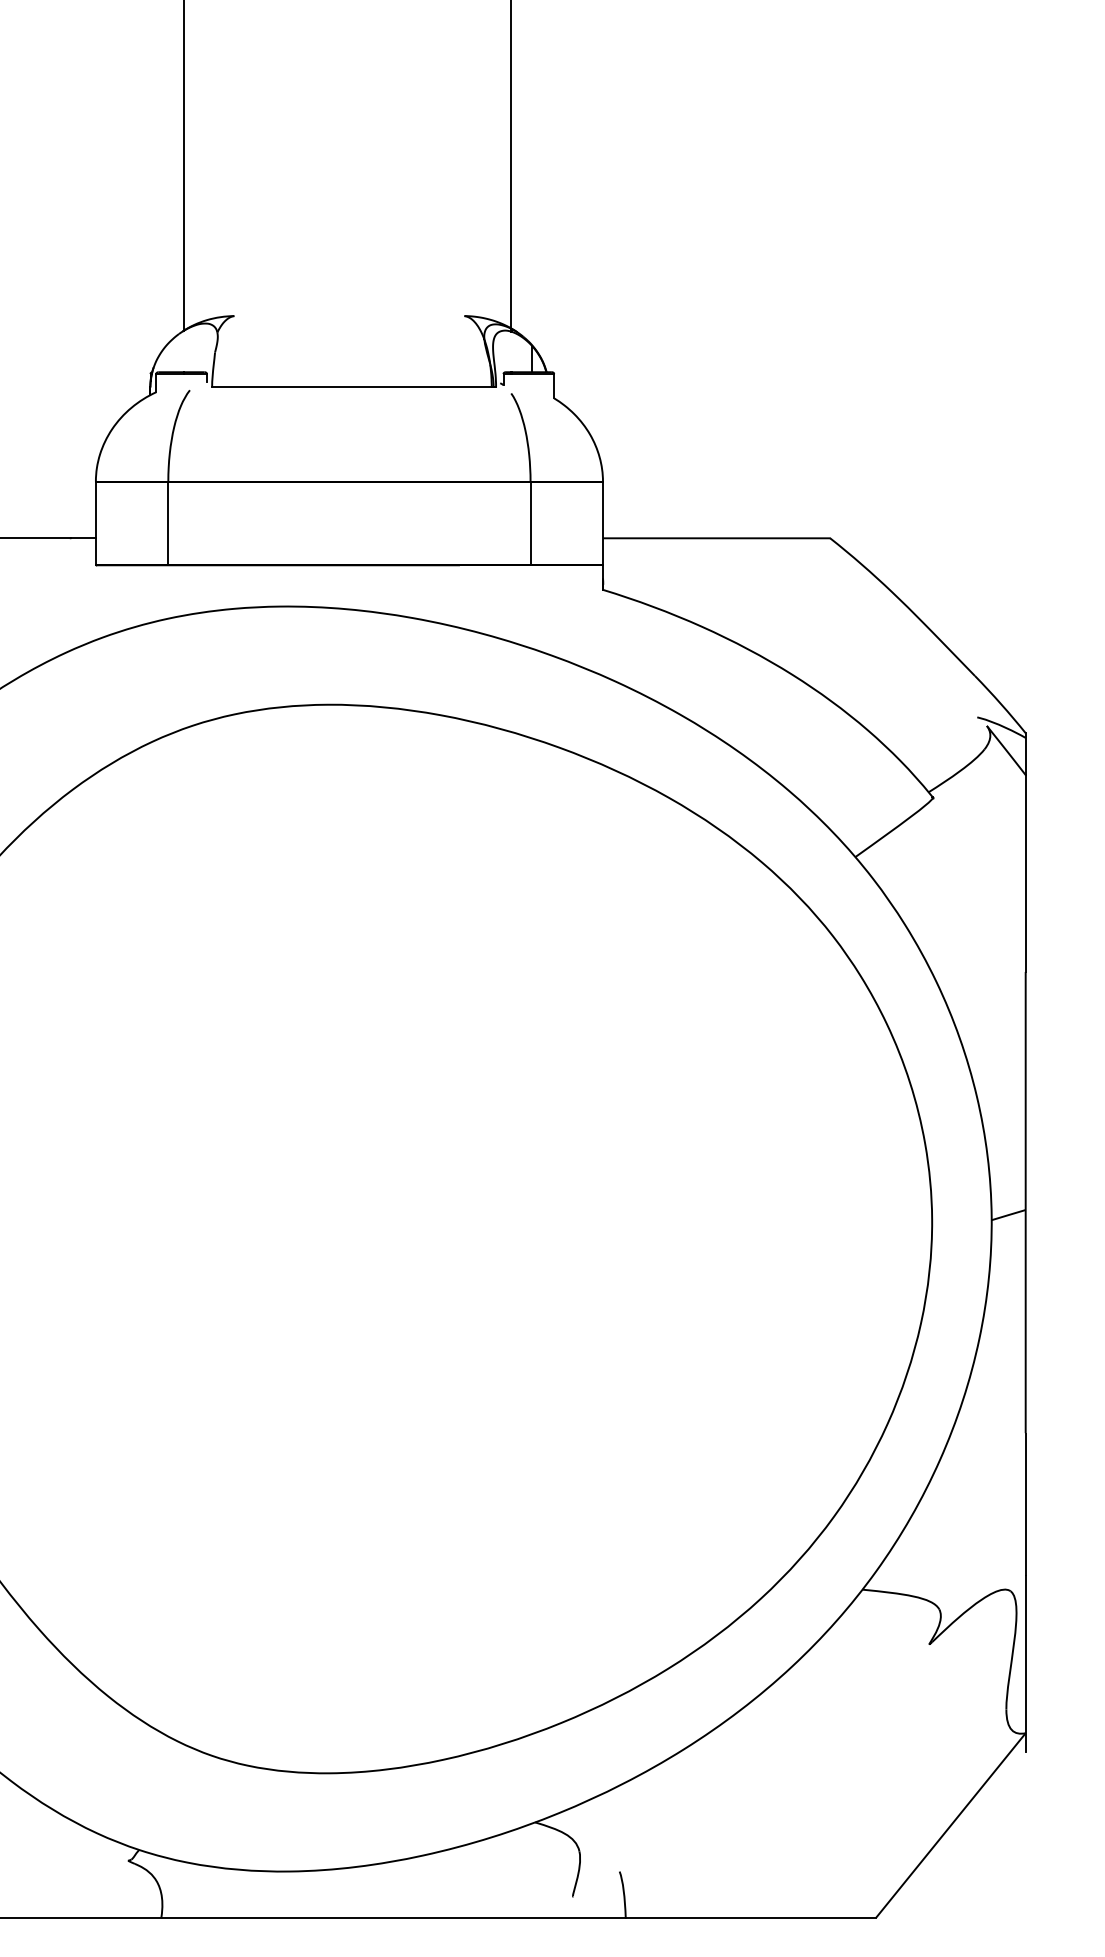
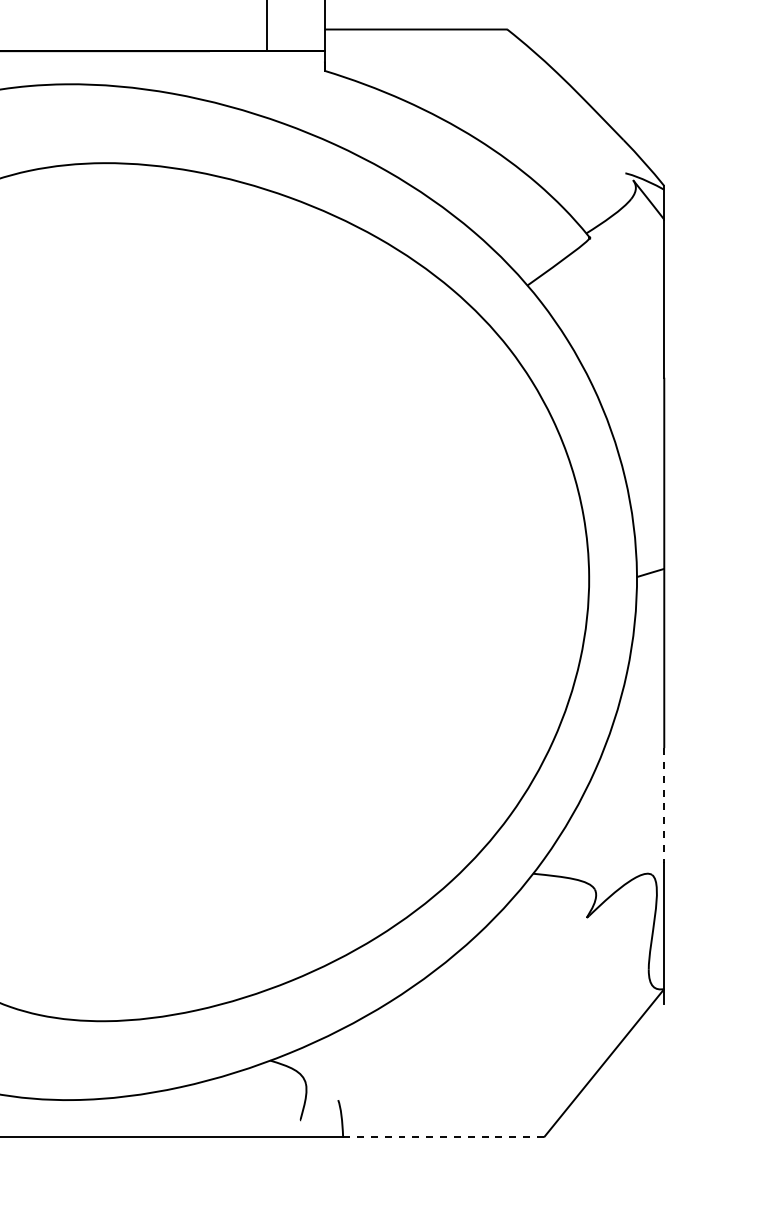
line: (1025, 1504) -> (664, 805), solid -> dashed
line: (751, 1917) -> (444, 1137), solid -> dashed

